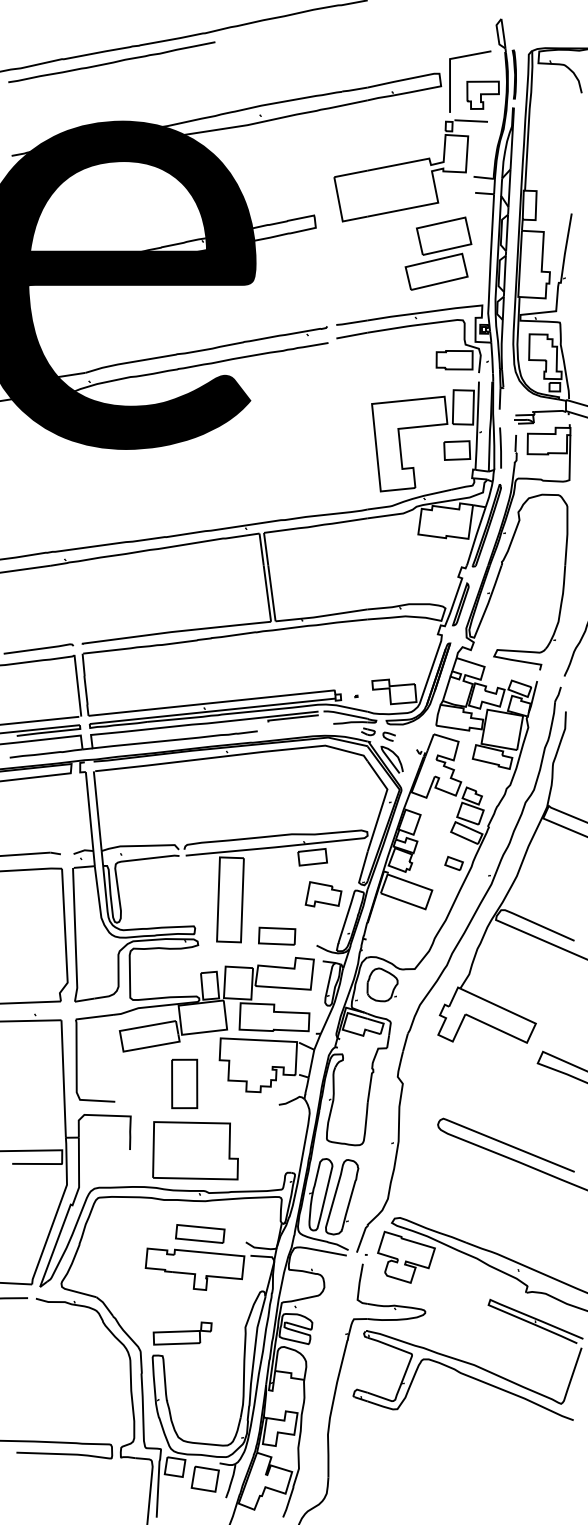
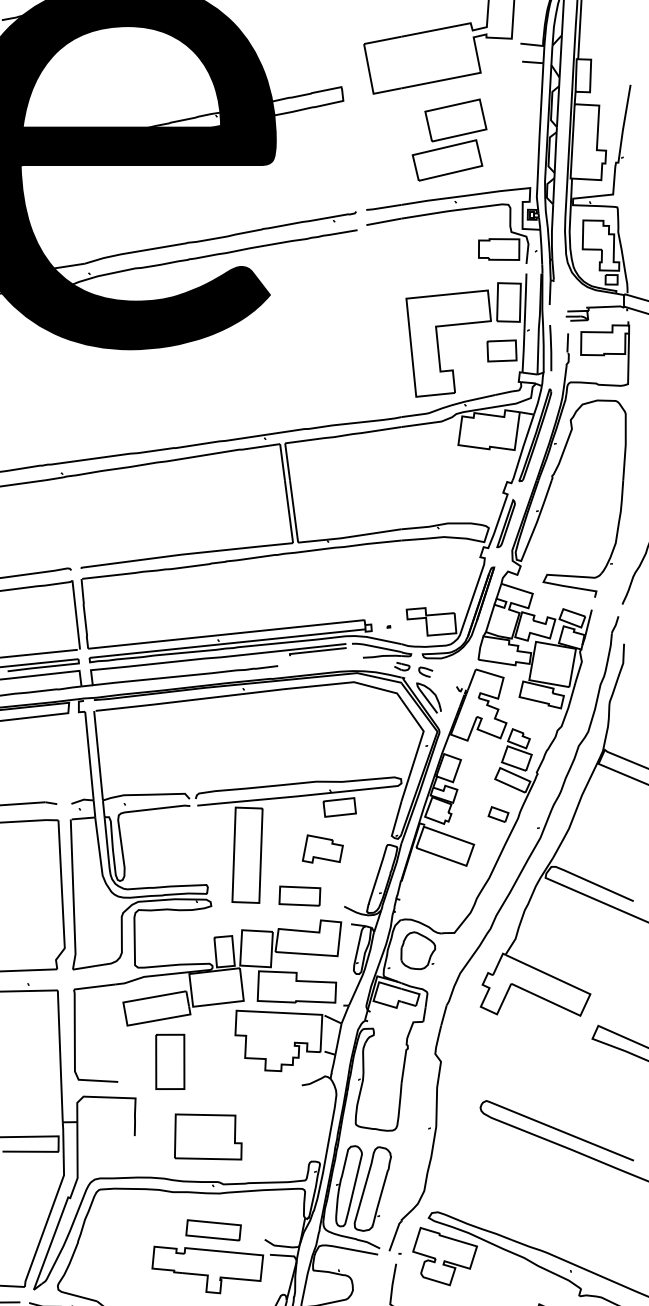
part: (438, 253) -> (449, 139), moved
part: (323, 894) -> (322, 849), moved
part: (184, 1083) -> (170, 1061), moved
part: (195, 1150) -> (208, 1136), size x0.7

